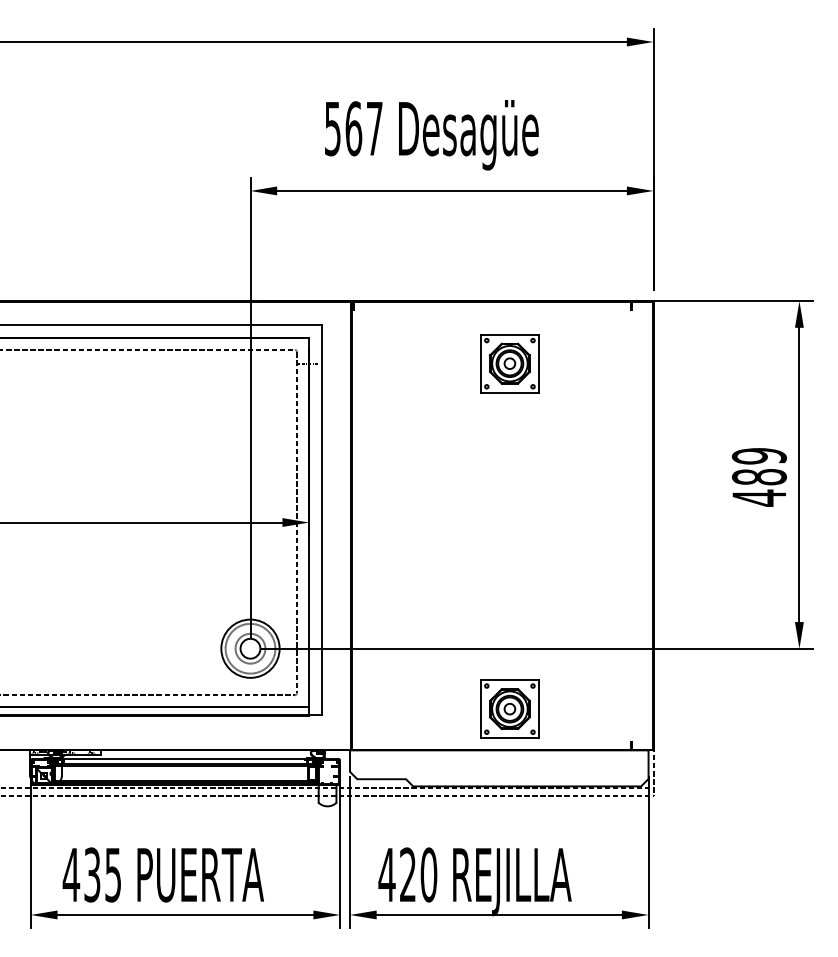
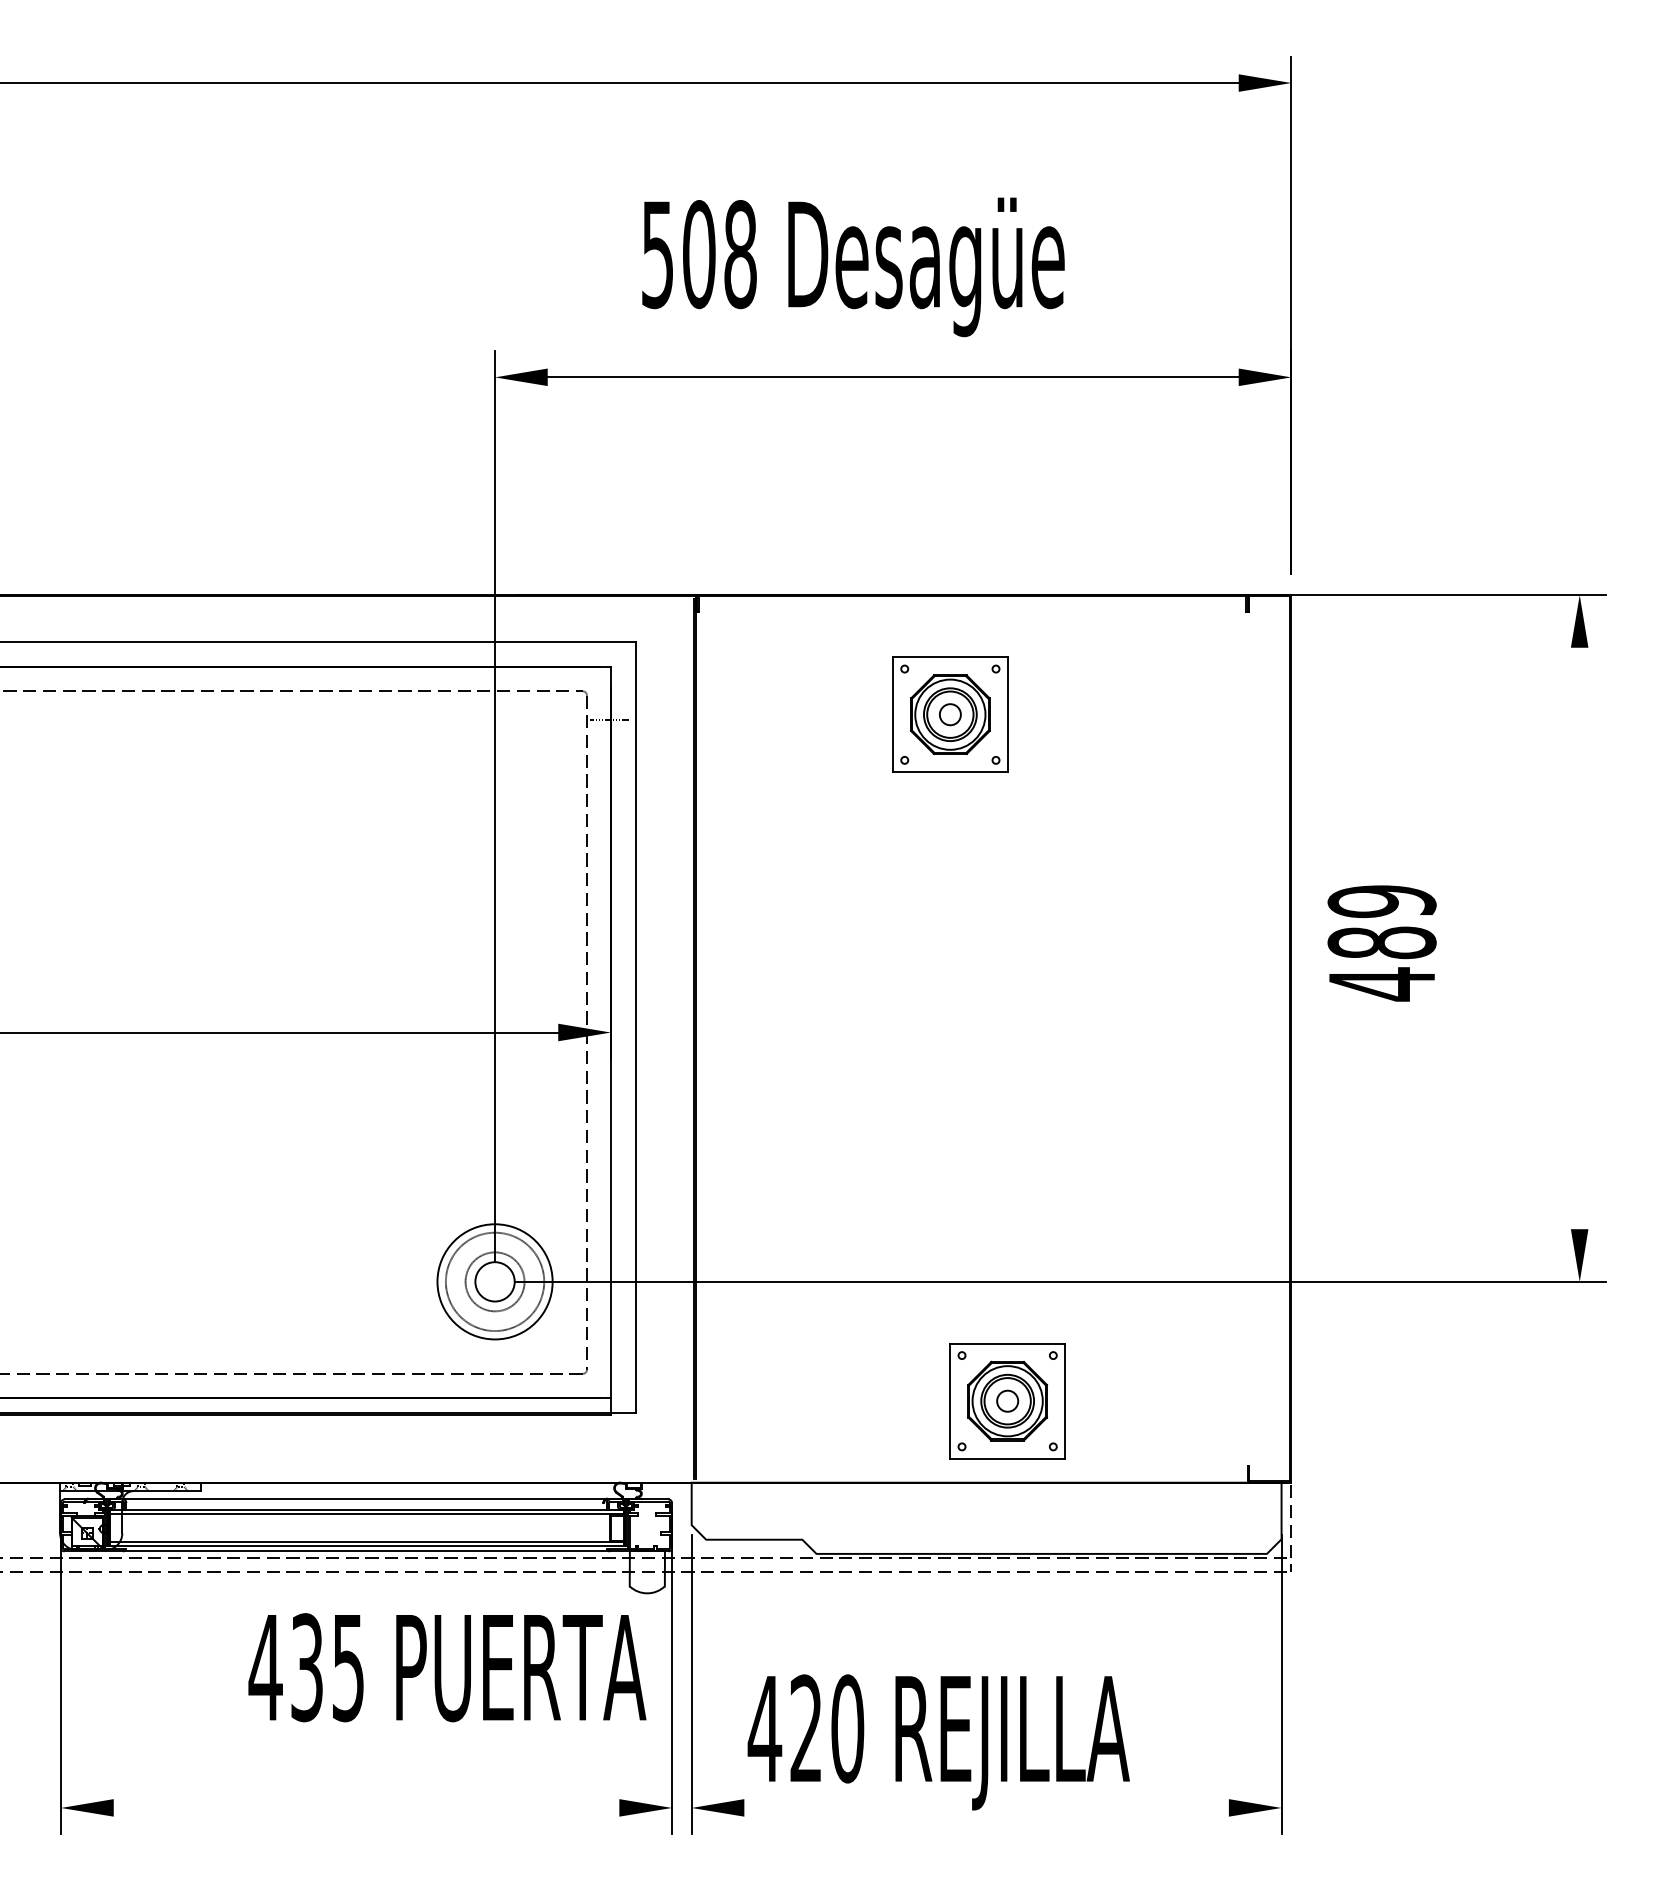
text: (363, 128) -> (718, 253), 567 -> 508
part: (509, 363) -> (949, 714), moved
line: (799, 474) -> (1579, 937), removed
text: (758, 477) -> (1380, 943), moved
text: (162, 874) -> (445, 1666), moved
line: (185, 914) -> (366, 1806), removed
line: (498, 914) -> (985, 1806), removed

